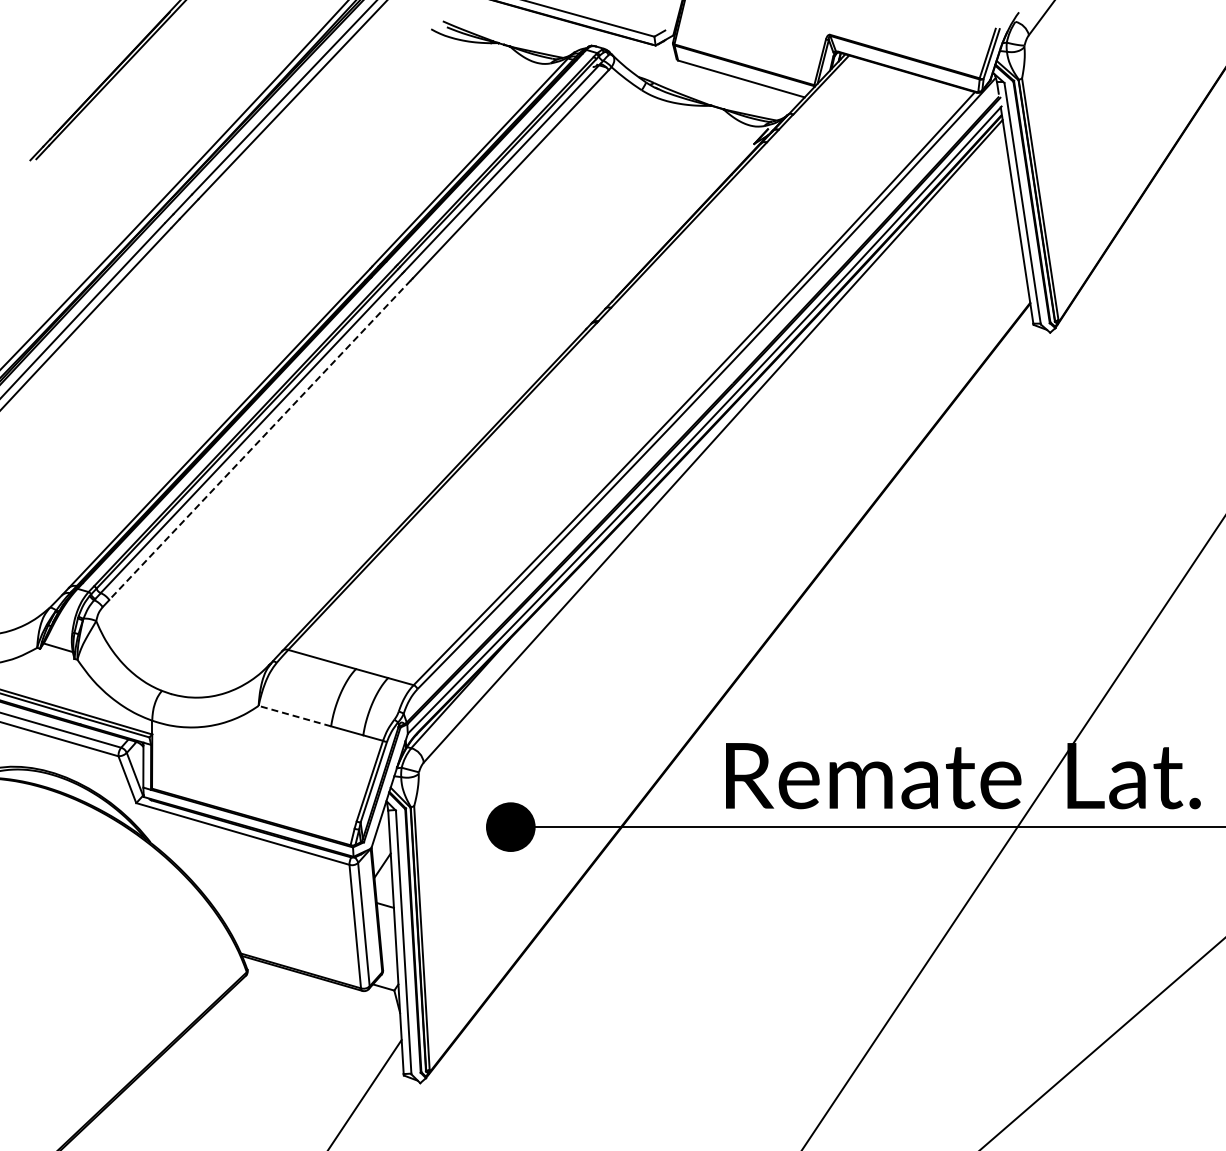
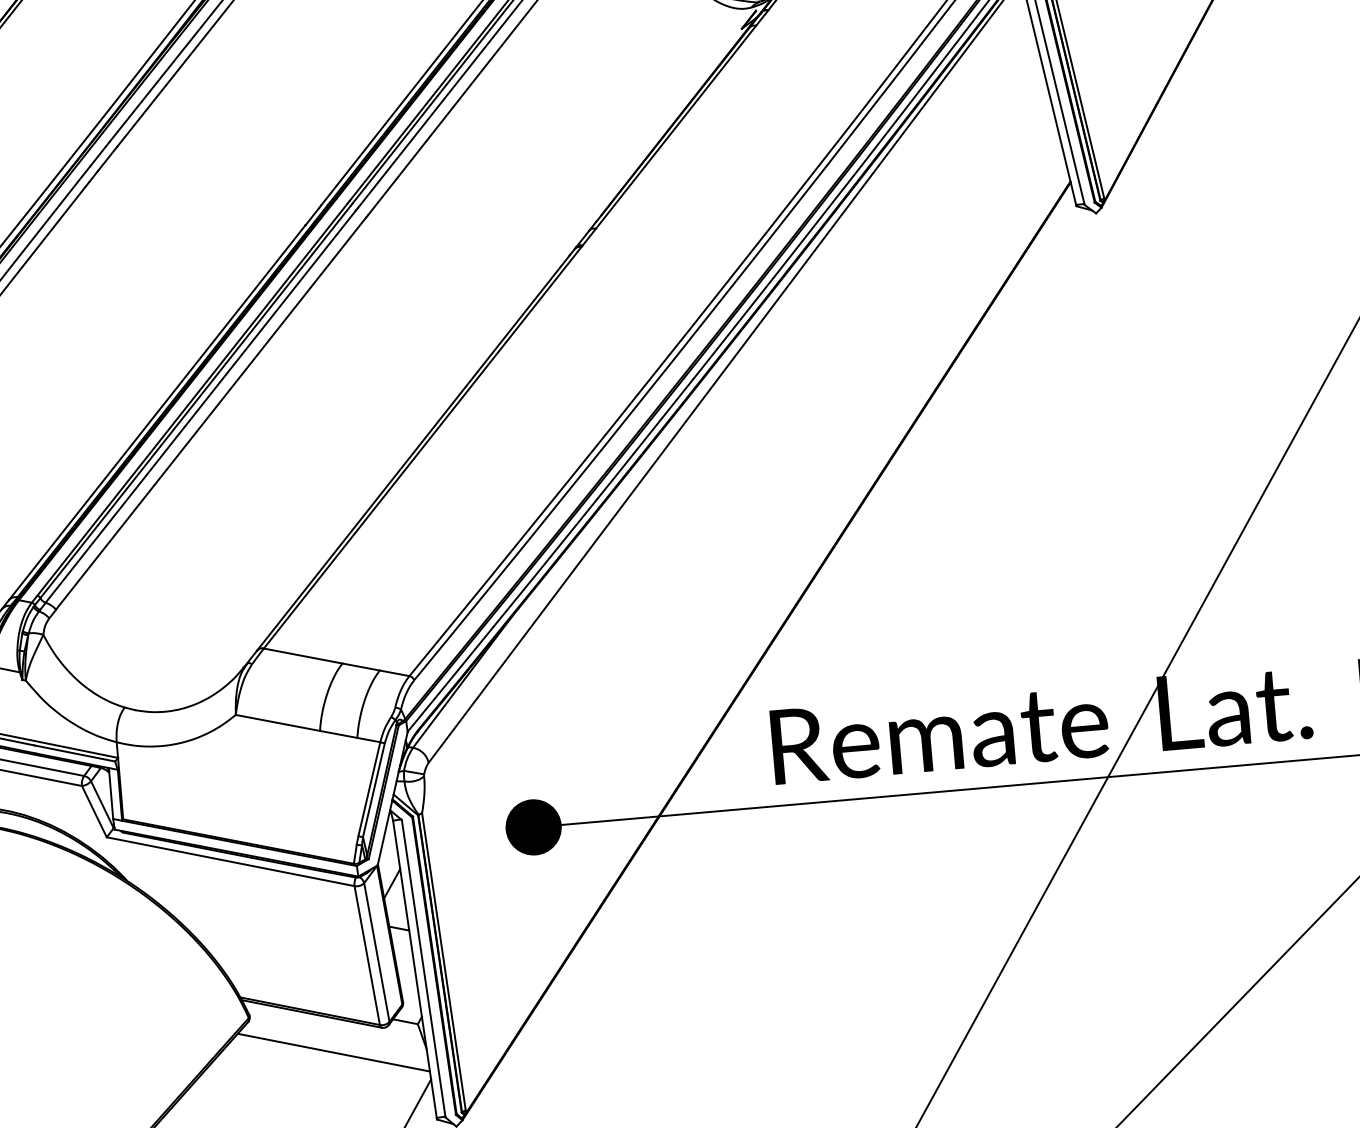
line: (260, 440) -> (211, 413), dashed -> solid
line: (294, 716) -> (277, 723), dashed -> solid
line: (318, 1008) -> (333, 1052), added

